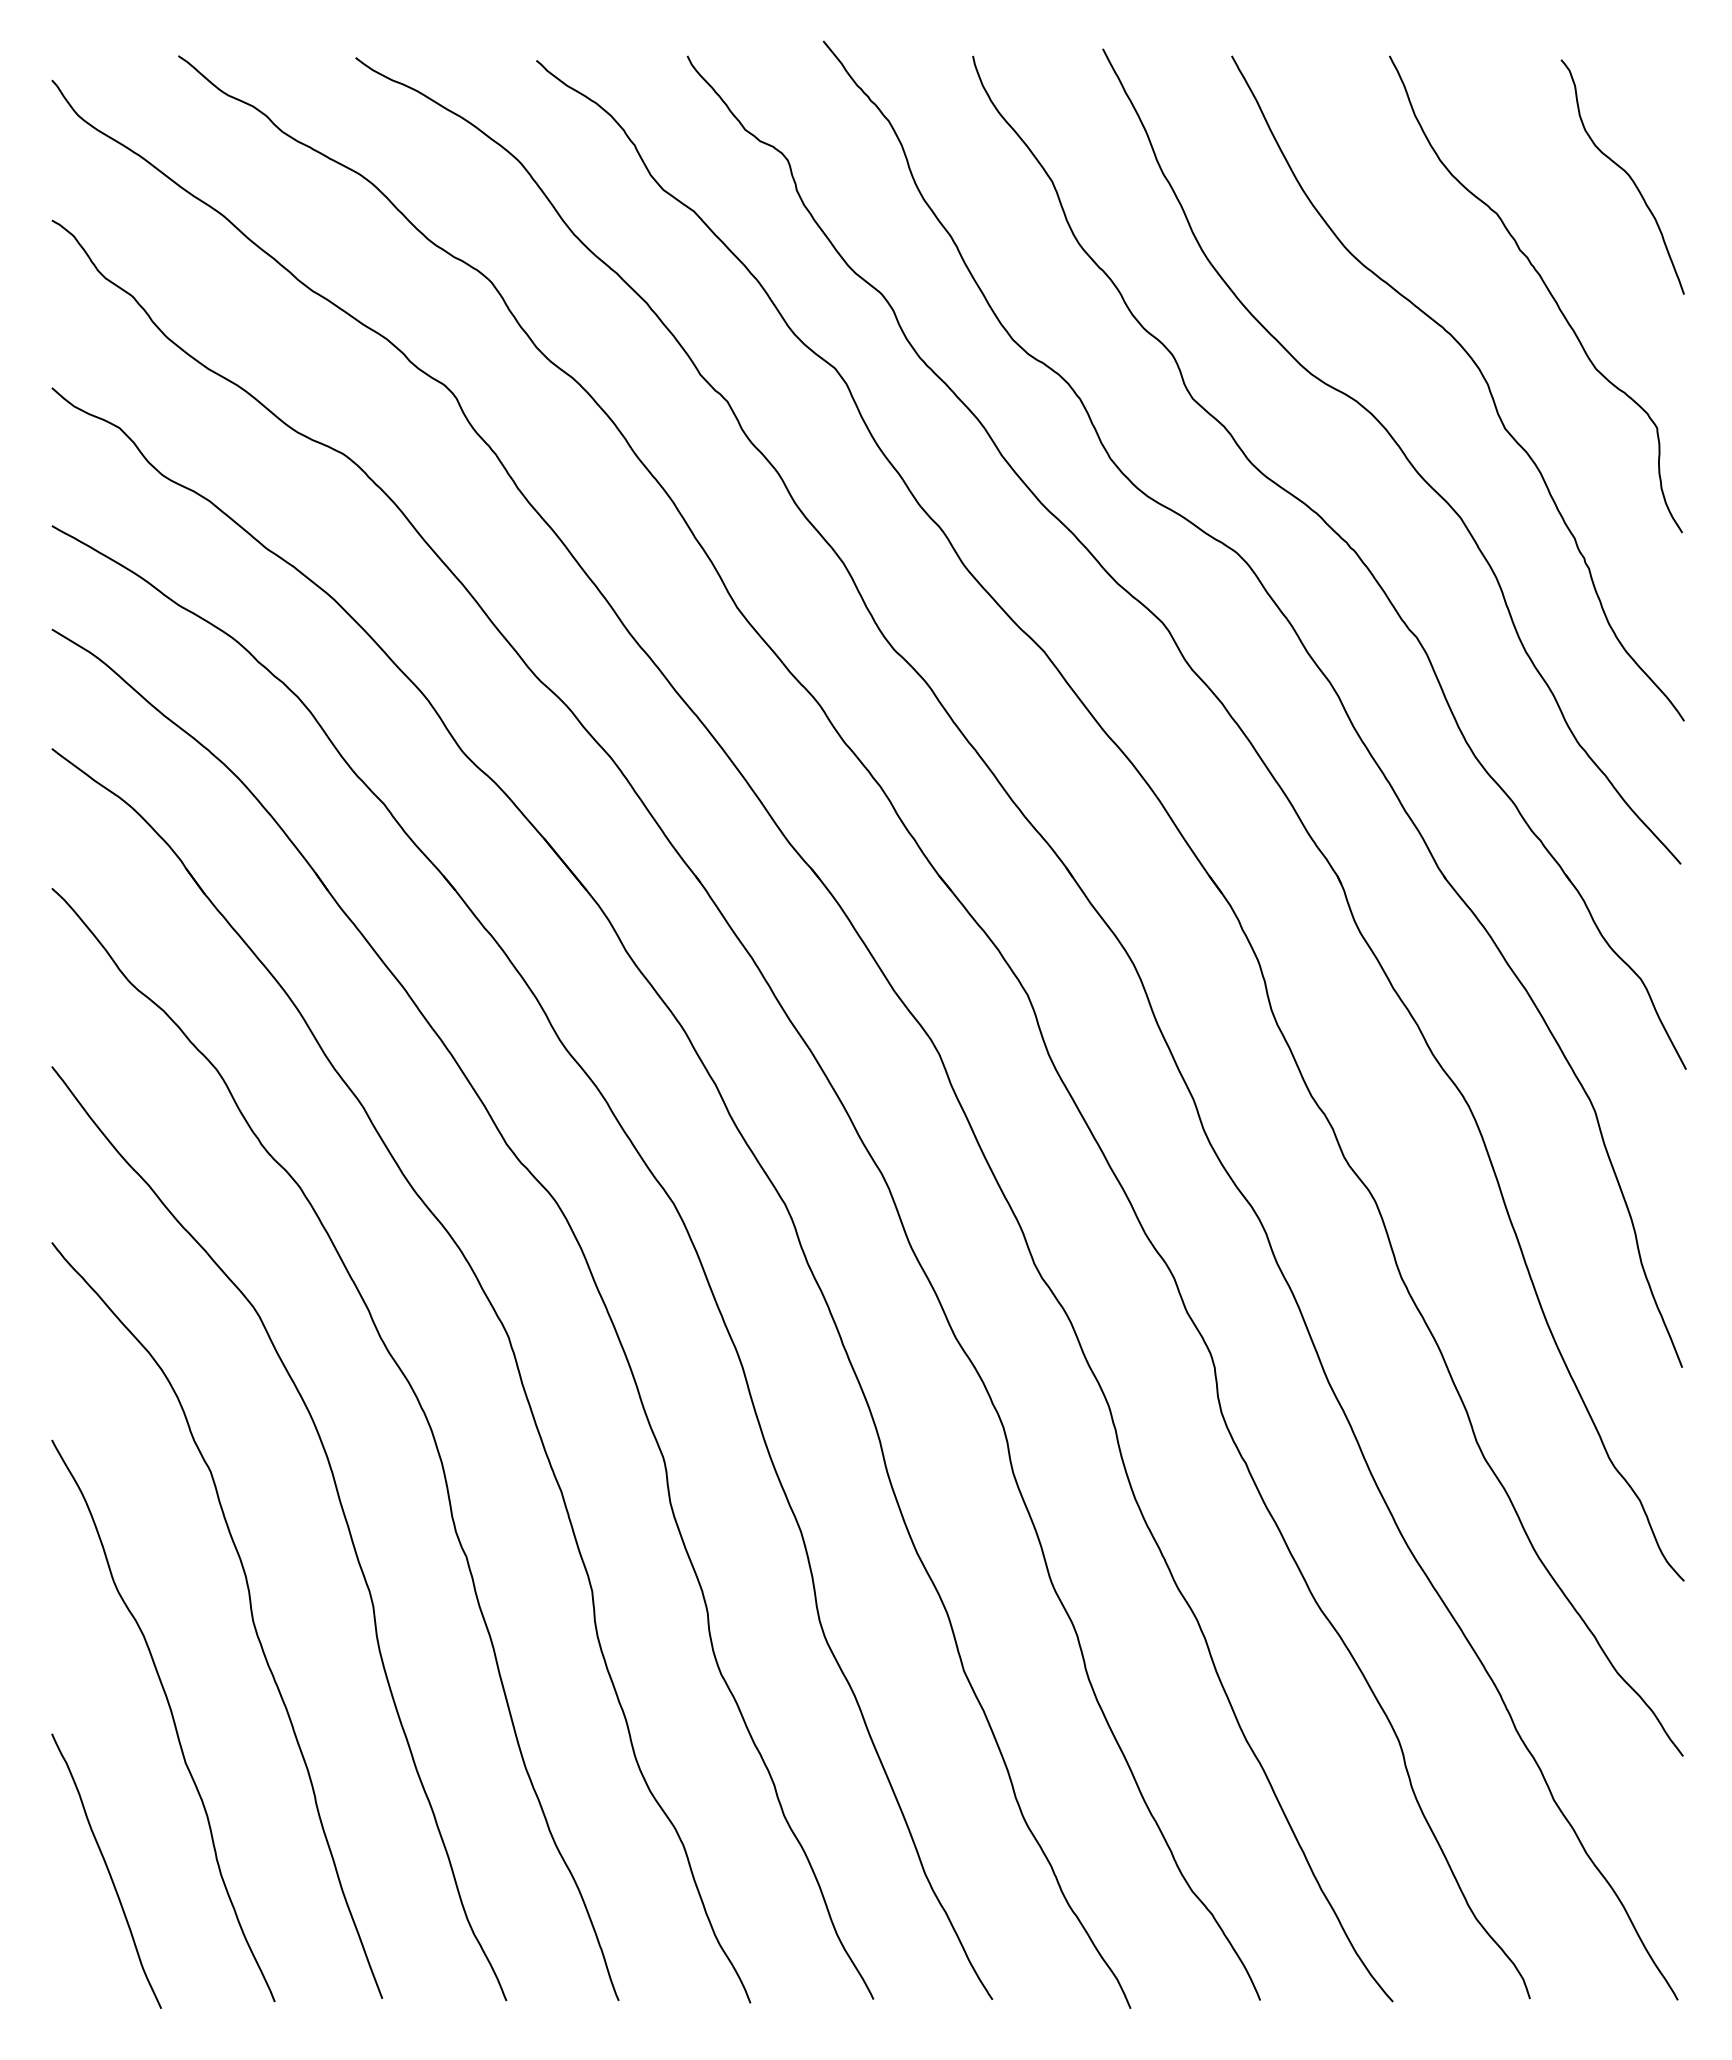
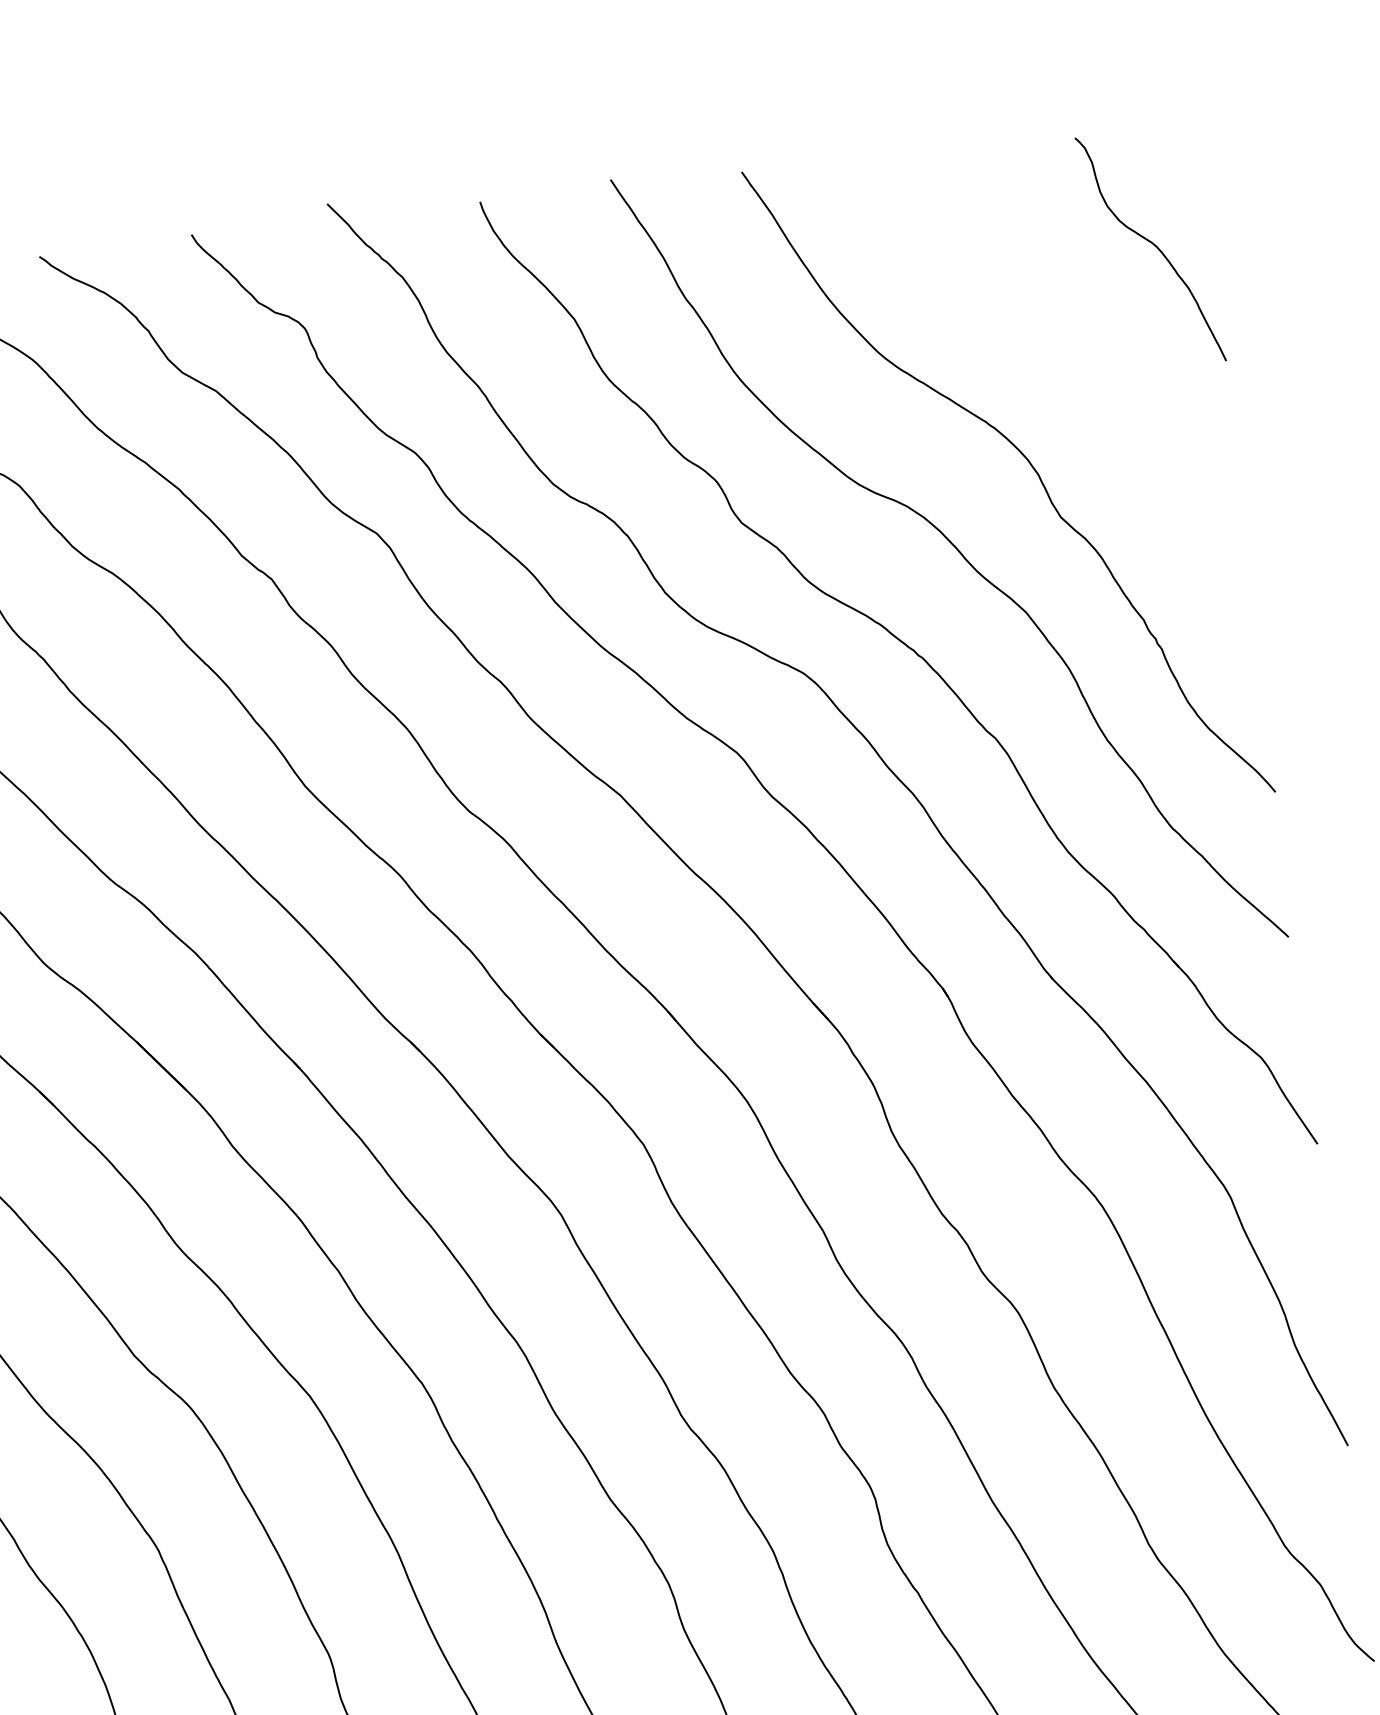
curve: (1545, 287) -> (1085, 369), removed

